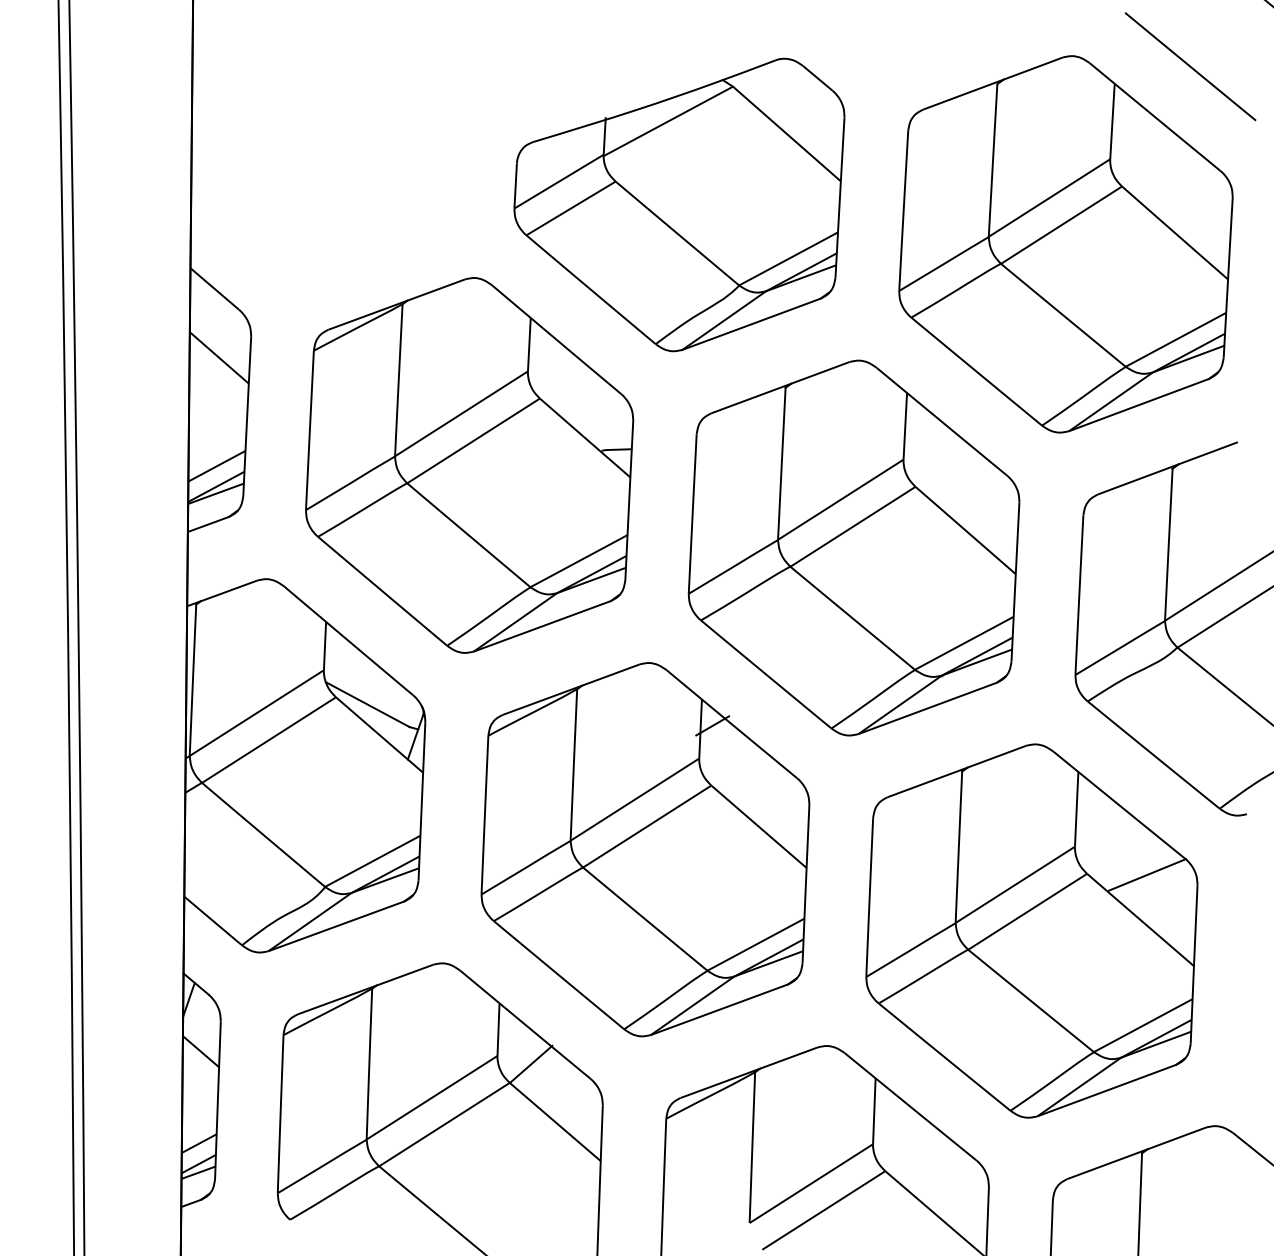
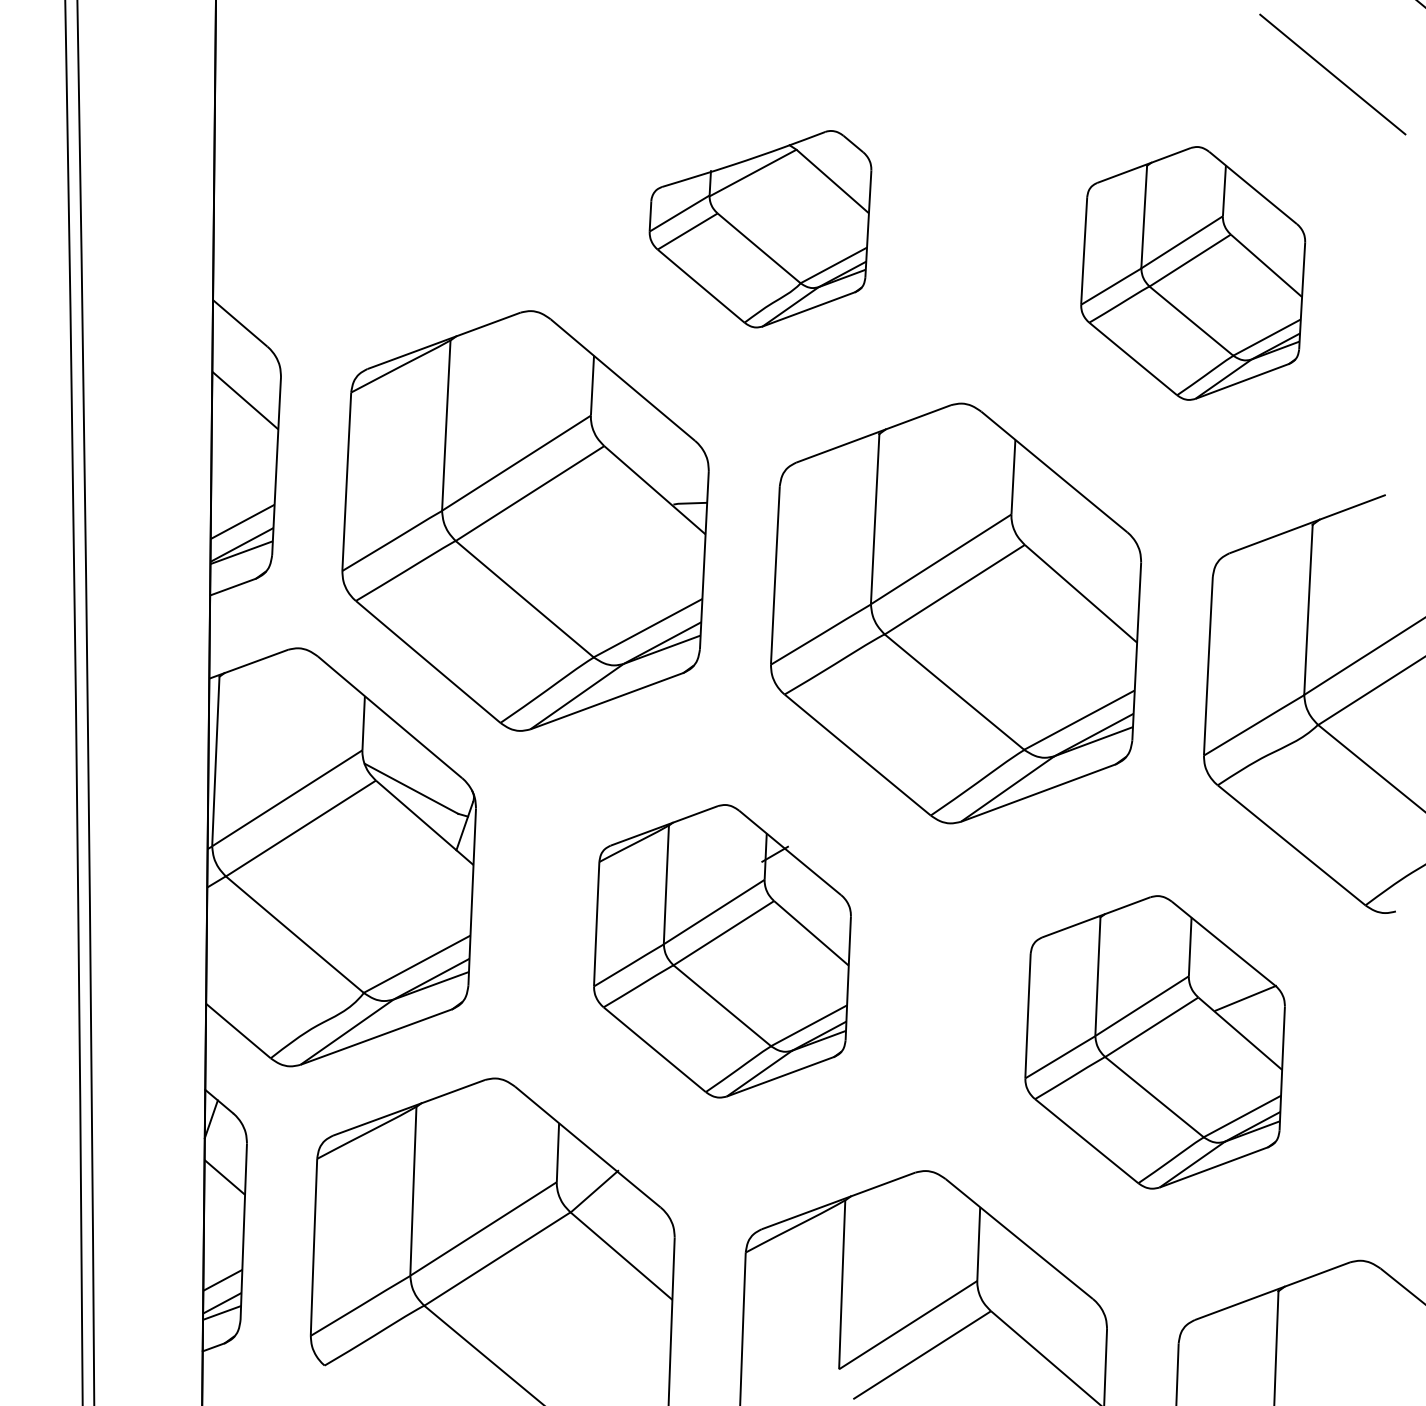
part: (679, 204) -> (760, 228), size x0.6
part: (1065, 244) -> (1192, 273), size x0.6
part: (645, 849) -> (722, 951), size x0.7
part: (1031, 931) -> (1154, 1042), size x0.7

